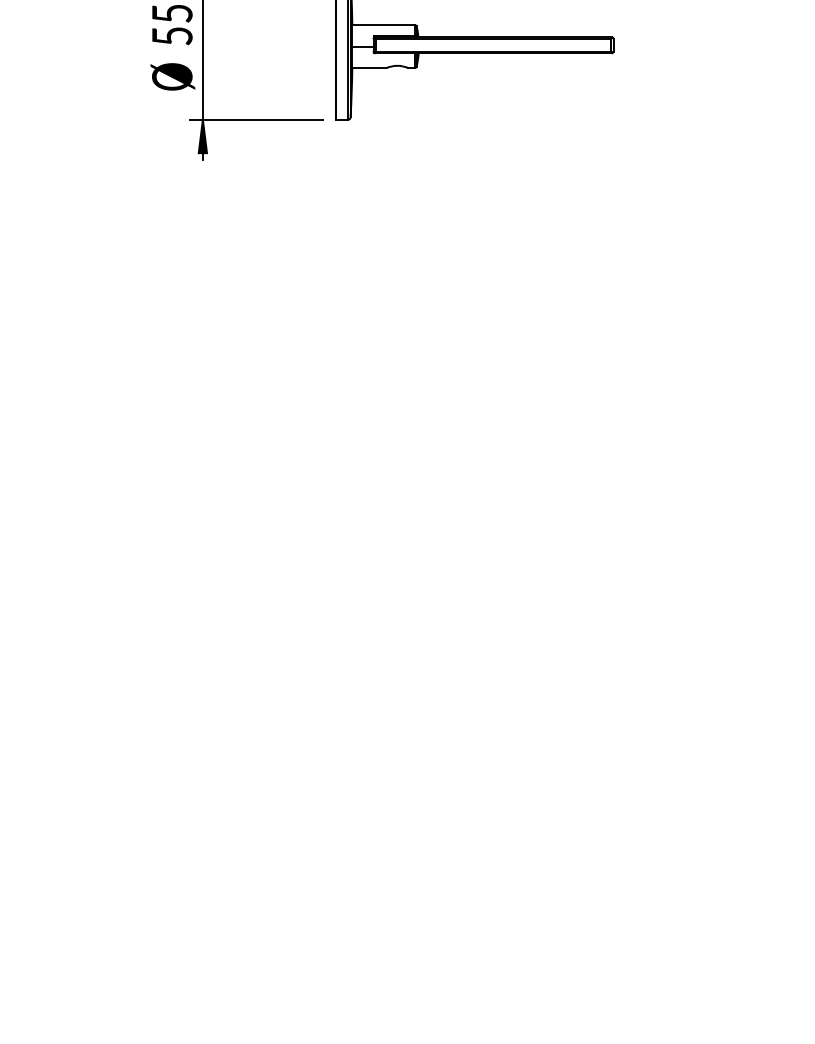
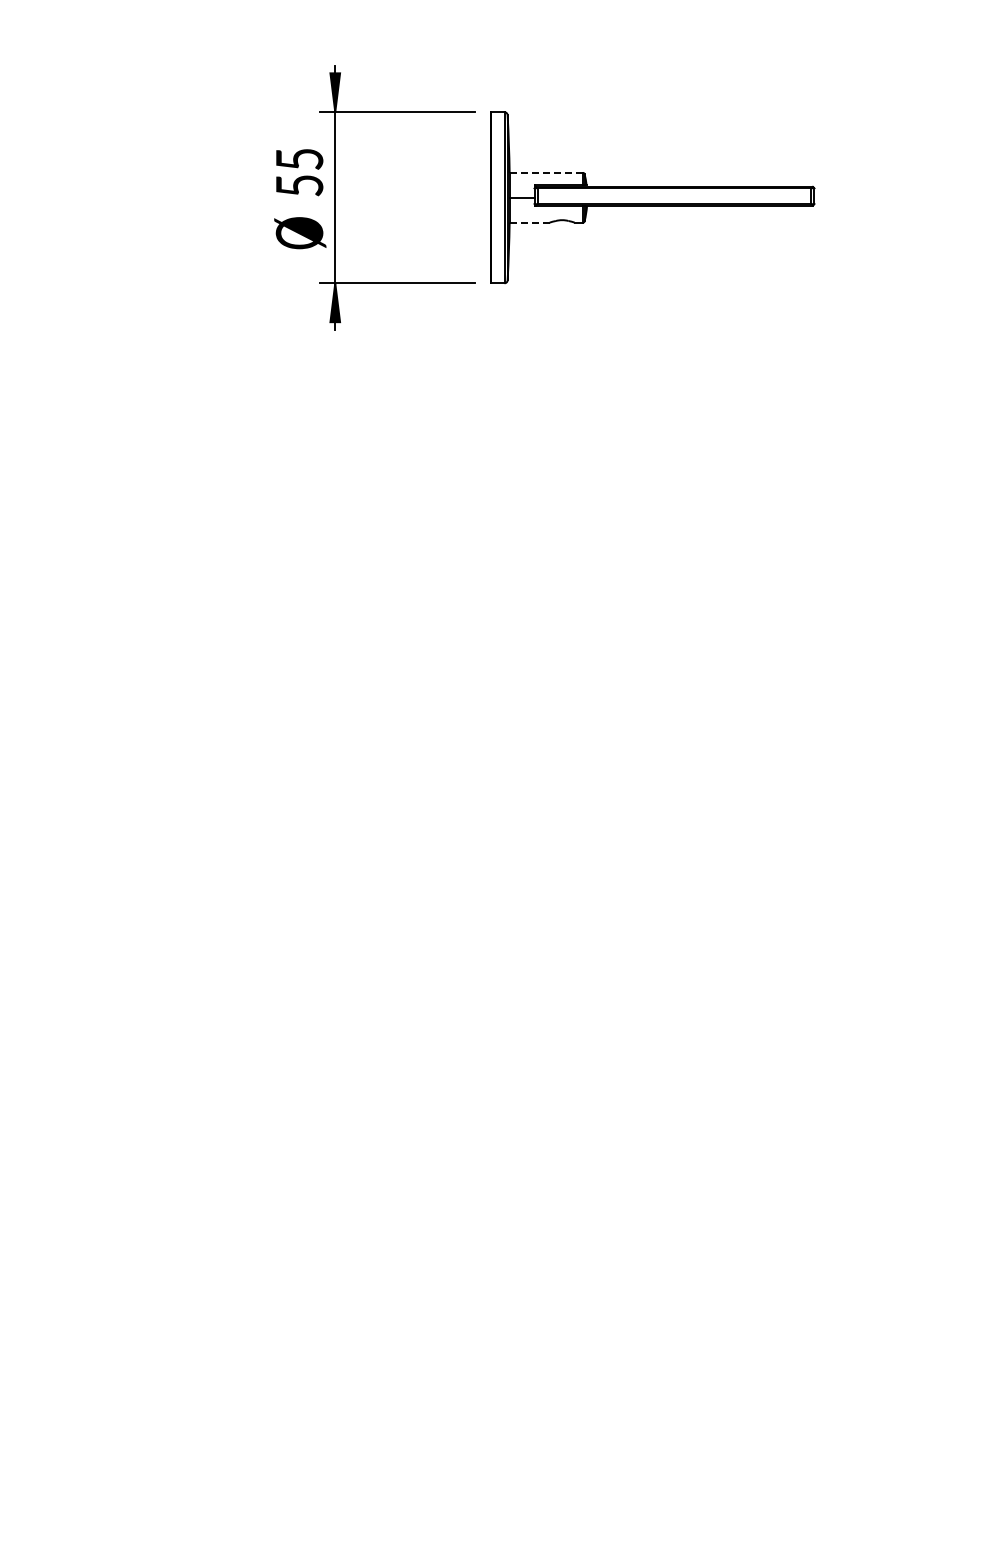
line: (383, 24) -> (546, 172), solid -> dashed
line: (370, 67) -> (530, 222), solid -> dashed

